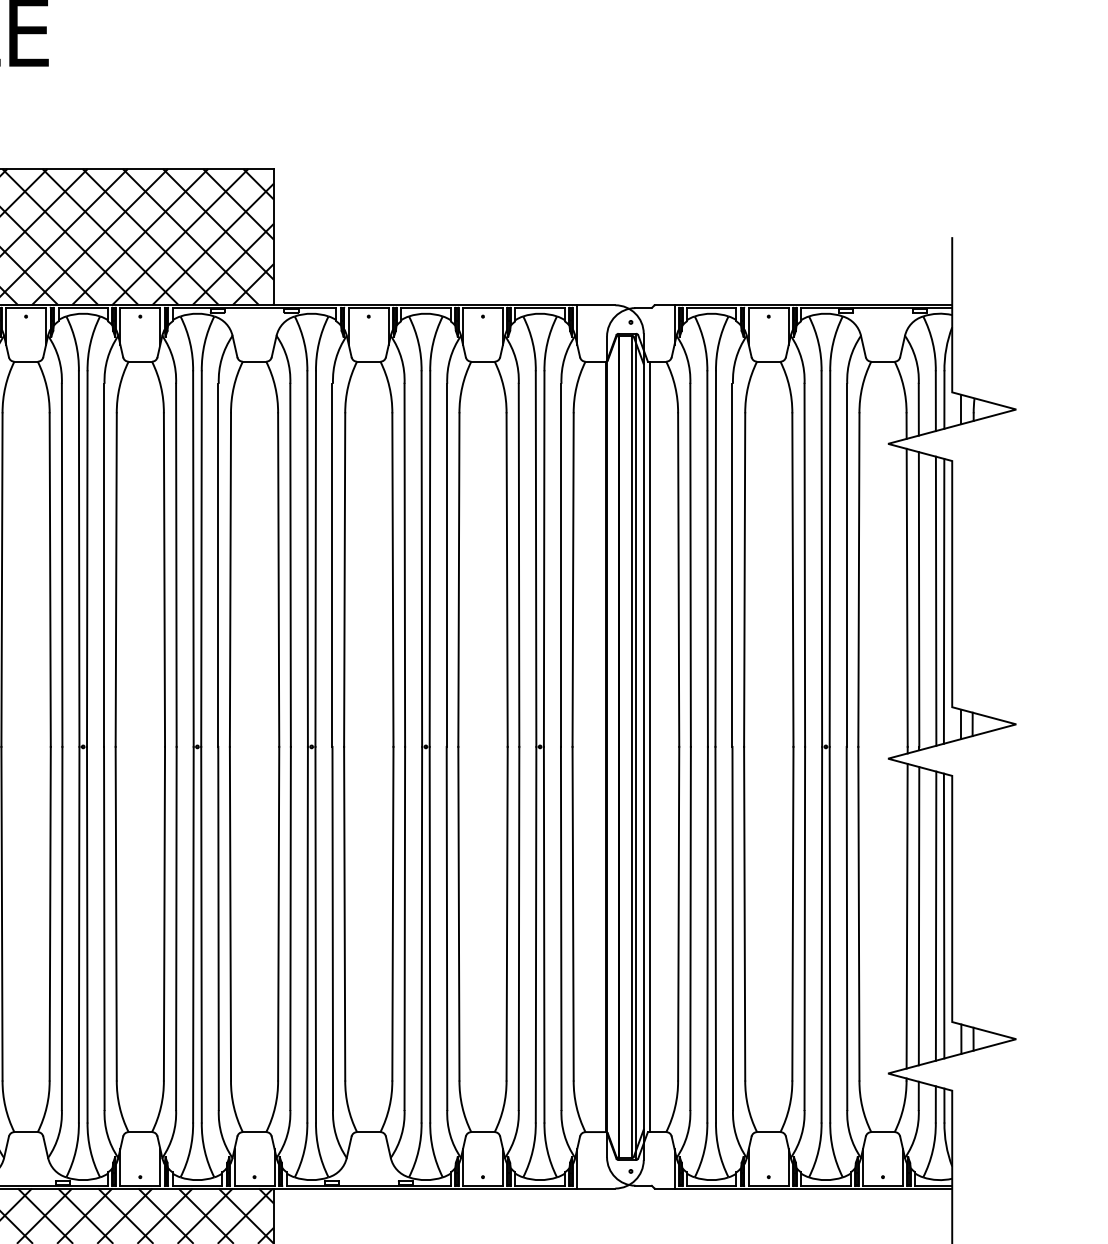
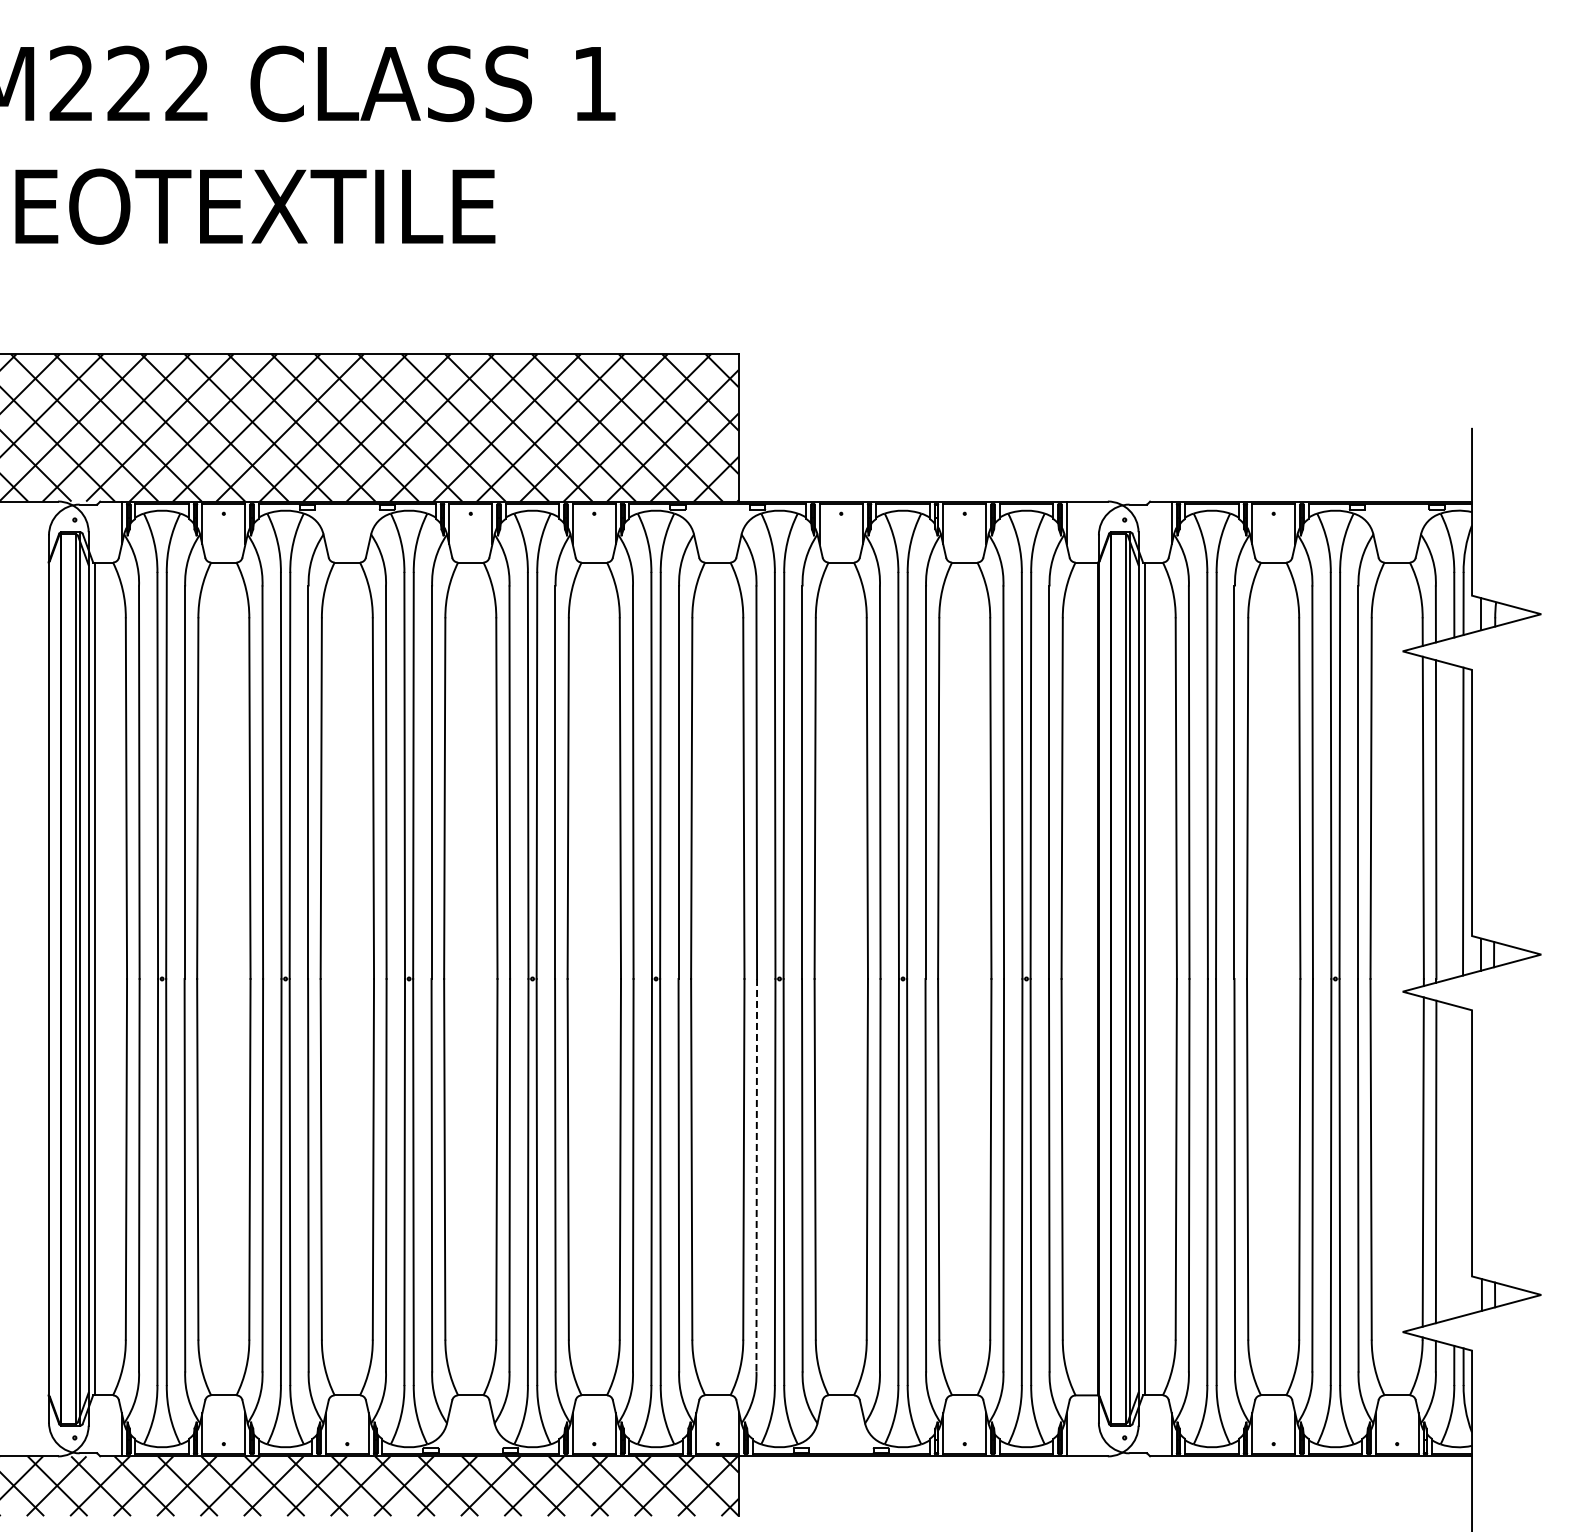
line: (936, 601) -> (1454, 821), removed
line: (936, 915) -> (1454, 1161), removed
line: (944, 915) -> (1463, 1161), removed
line: (290, 928) -> (756, 1175), solid -> dashed

